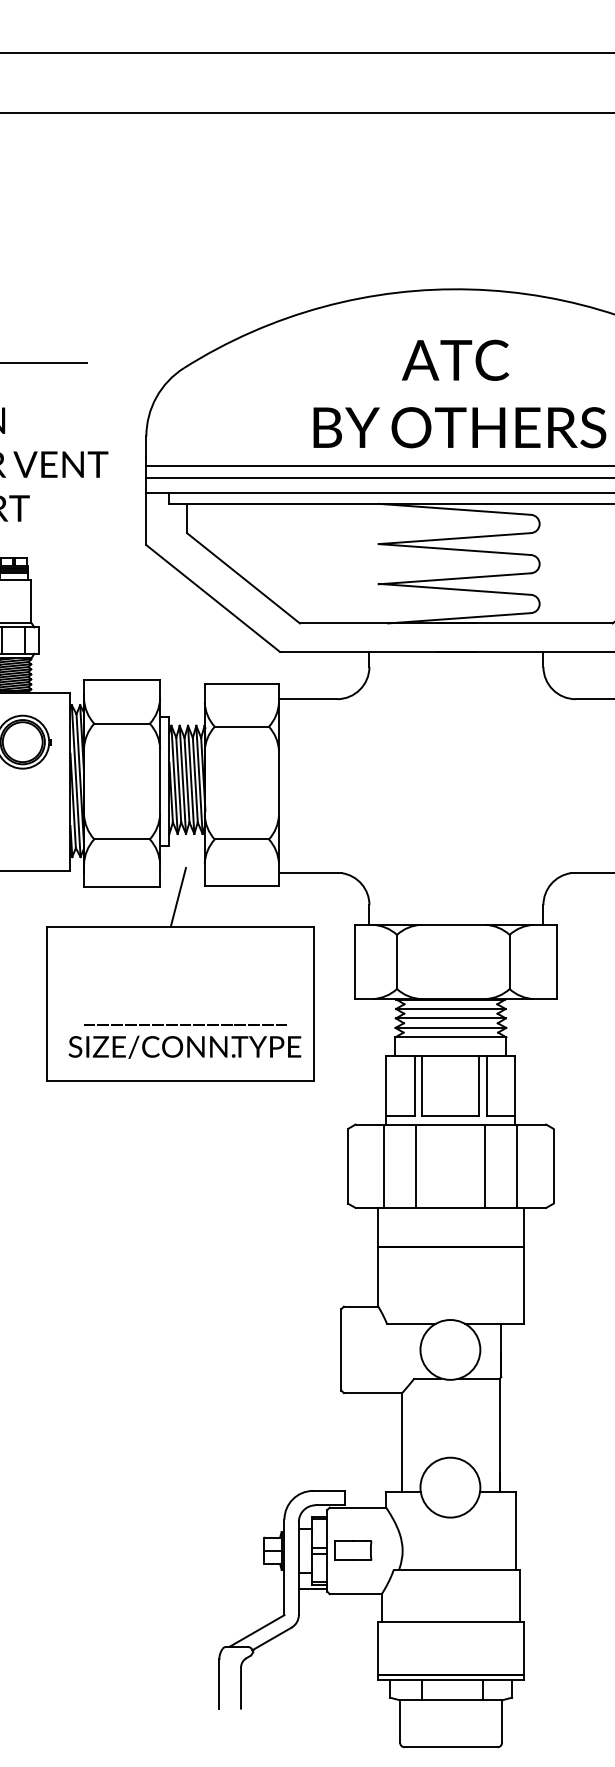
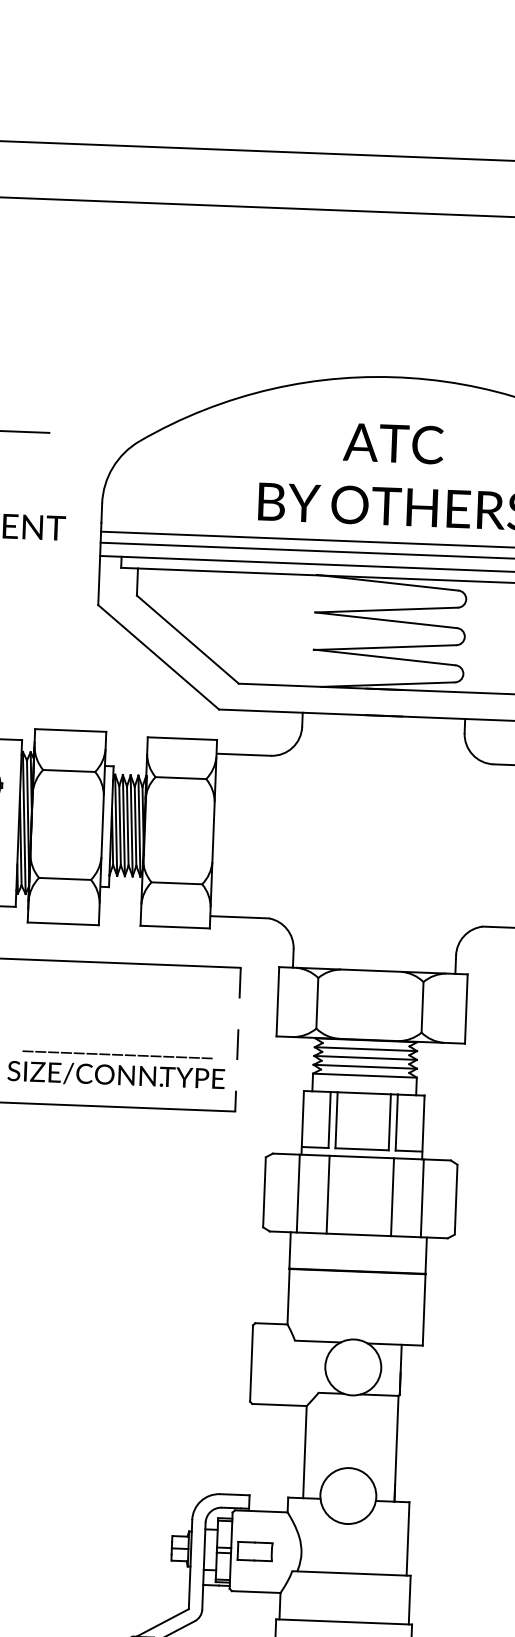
line: (177, 897) -> (114, 935), removed
line: (313, 1004) -> (237, 1040), solid -> dashed

